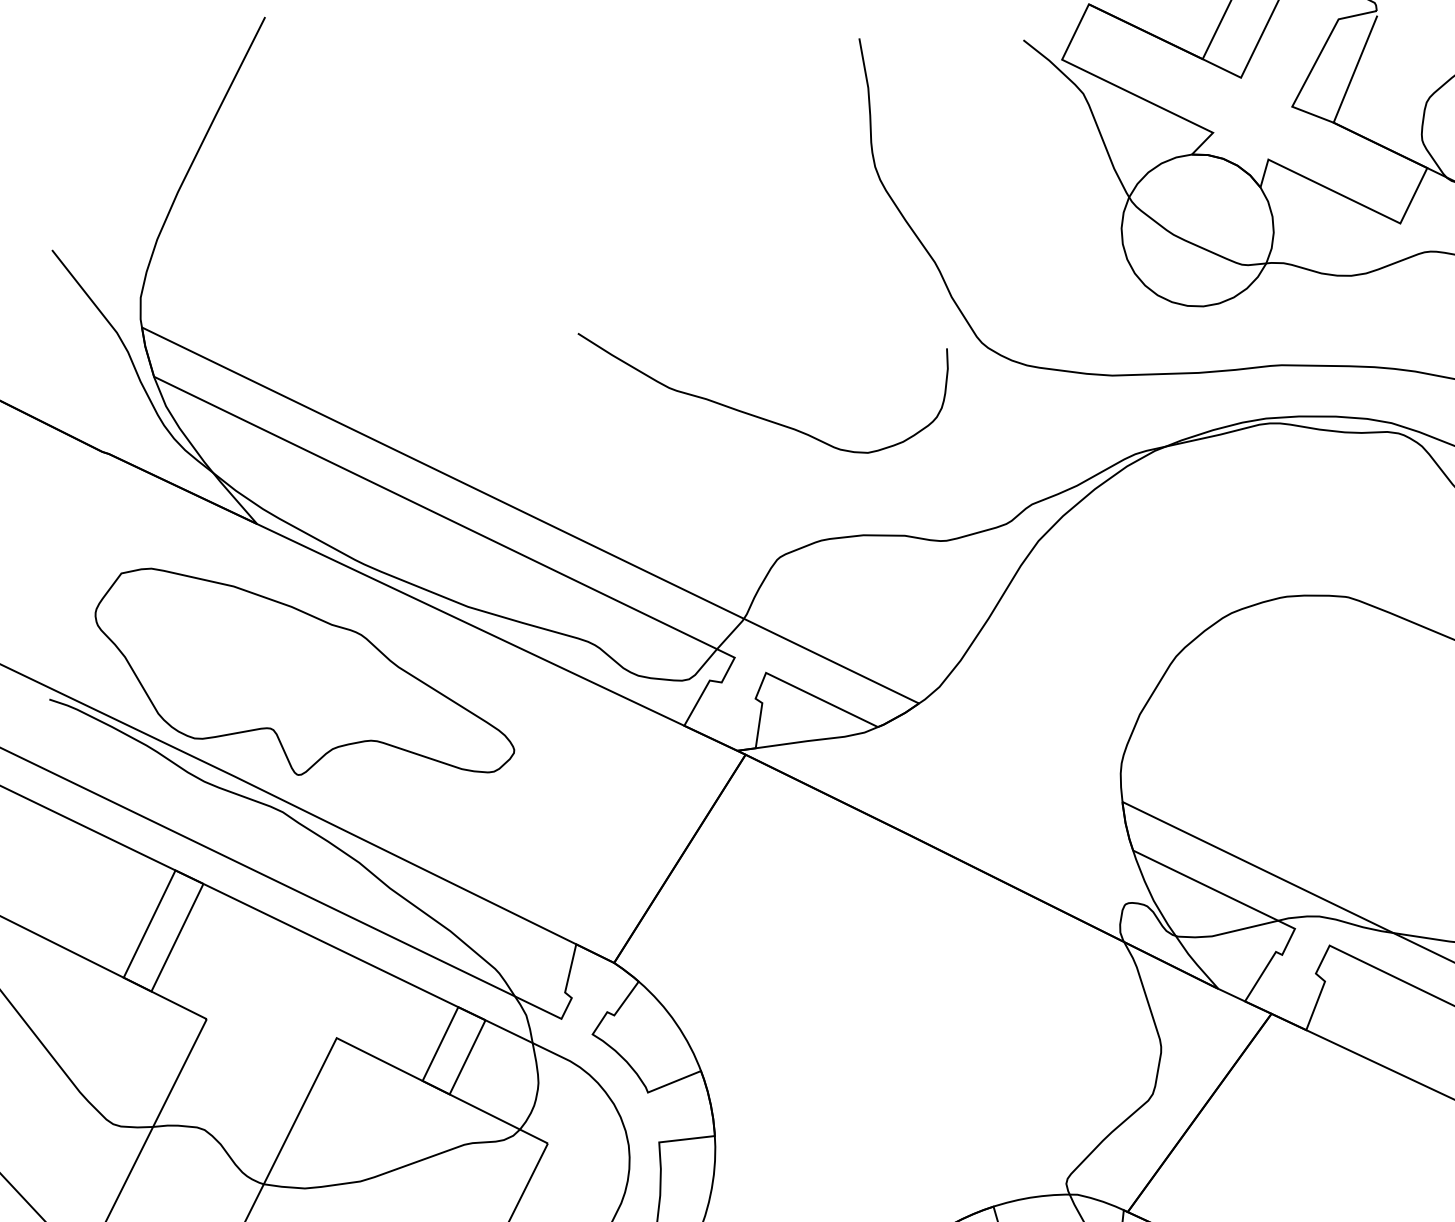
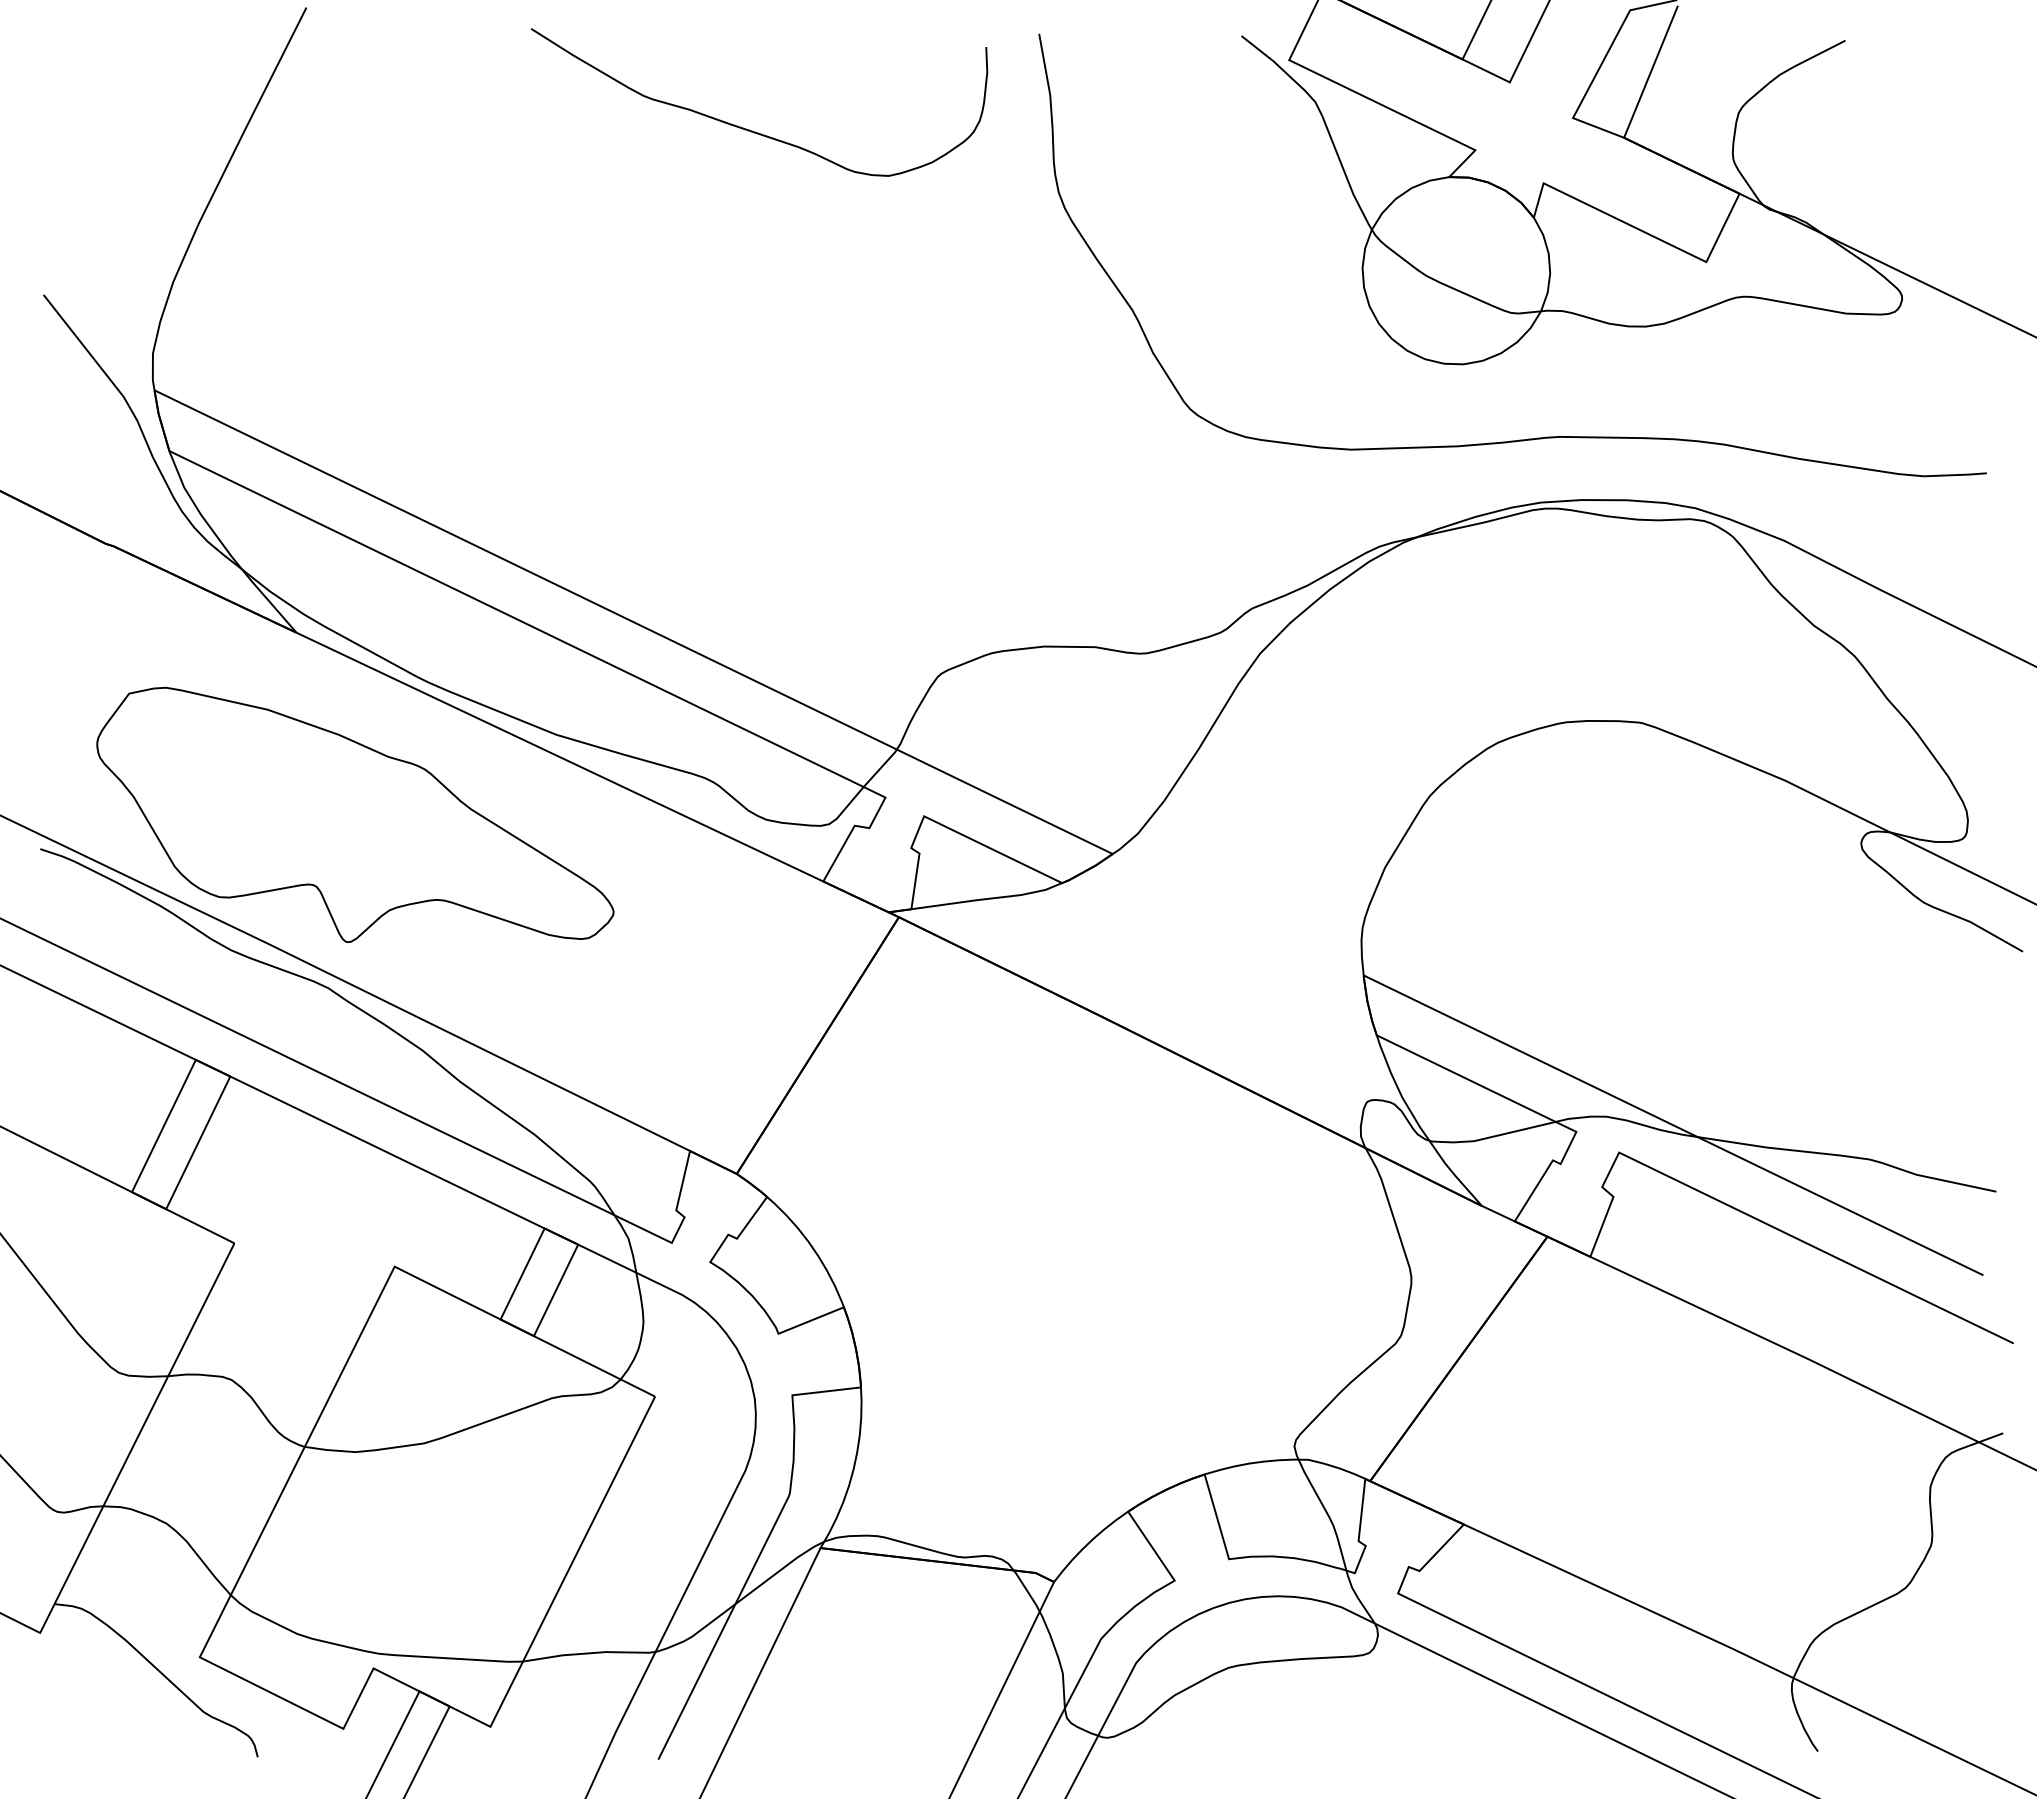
curve: (755, 415) -> (749, 129), moved

